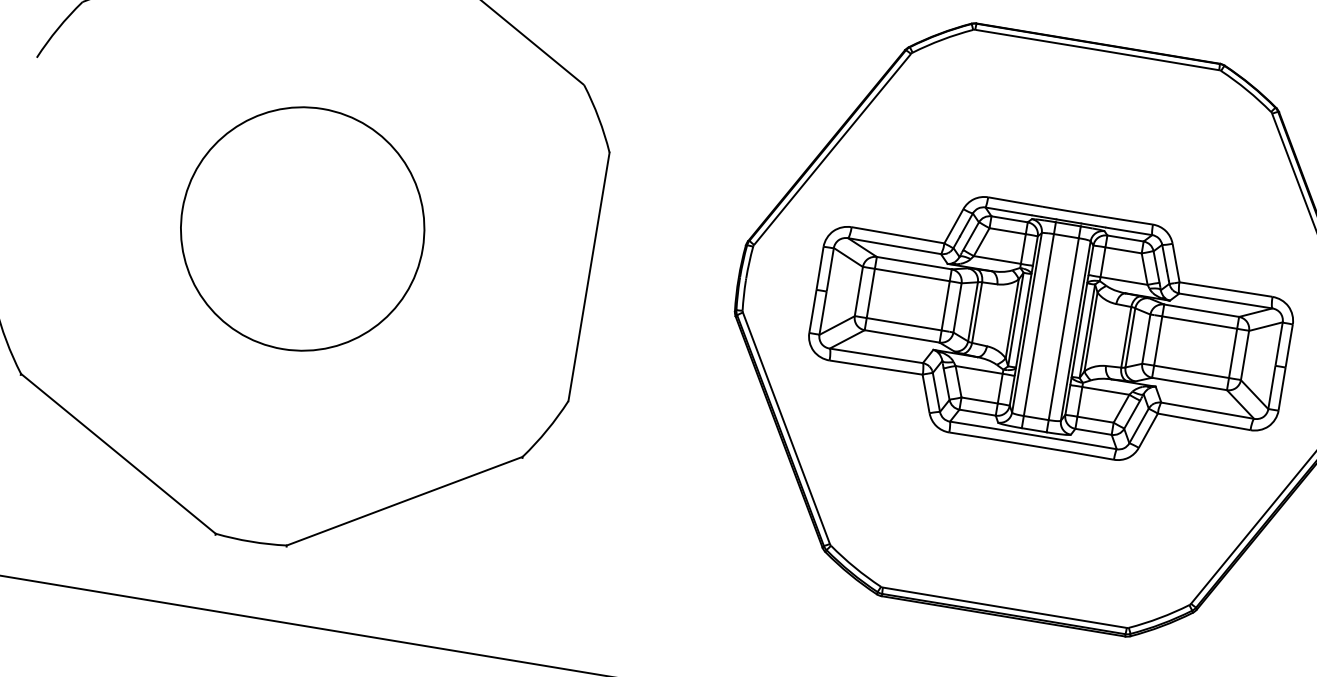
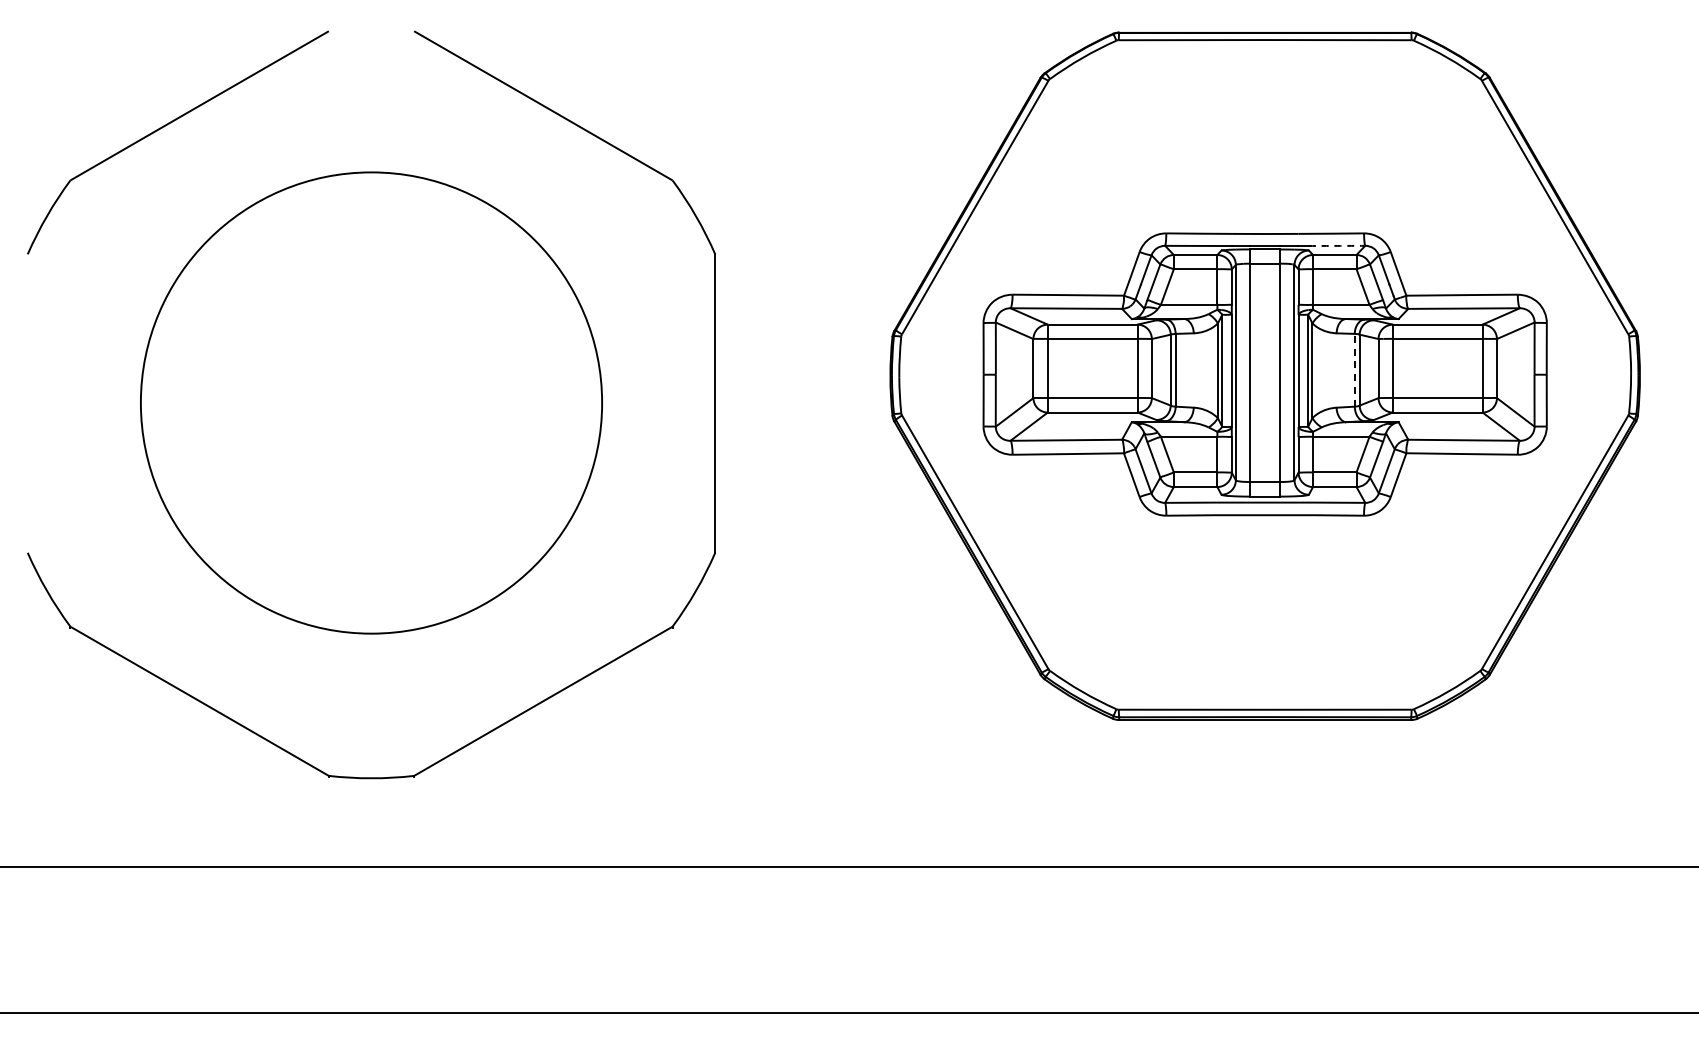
circle: (302, 228) -> (371, 402), size x1.6
arc: (1129, 231) -> (1337, 245), solid -> dashed
line: (1126, 336) -> (1354, 369), solid -> dashed

